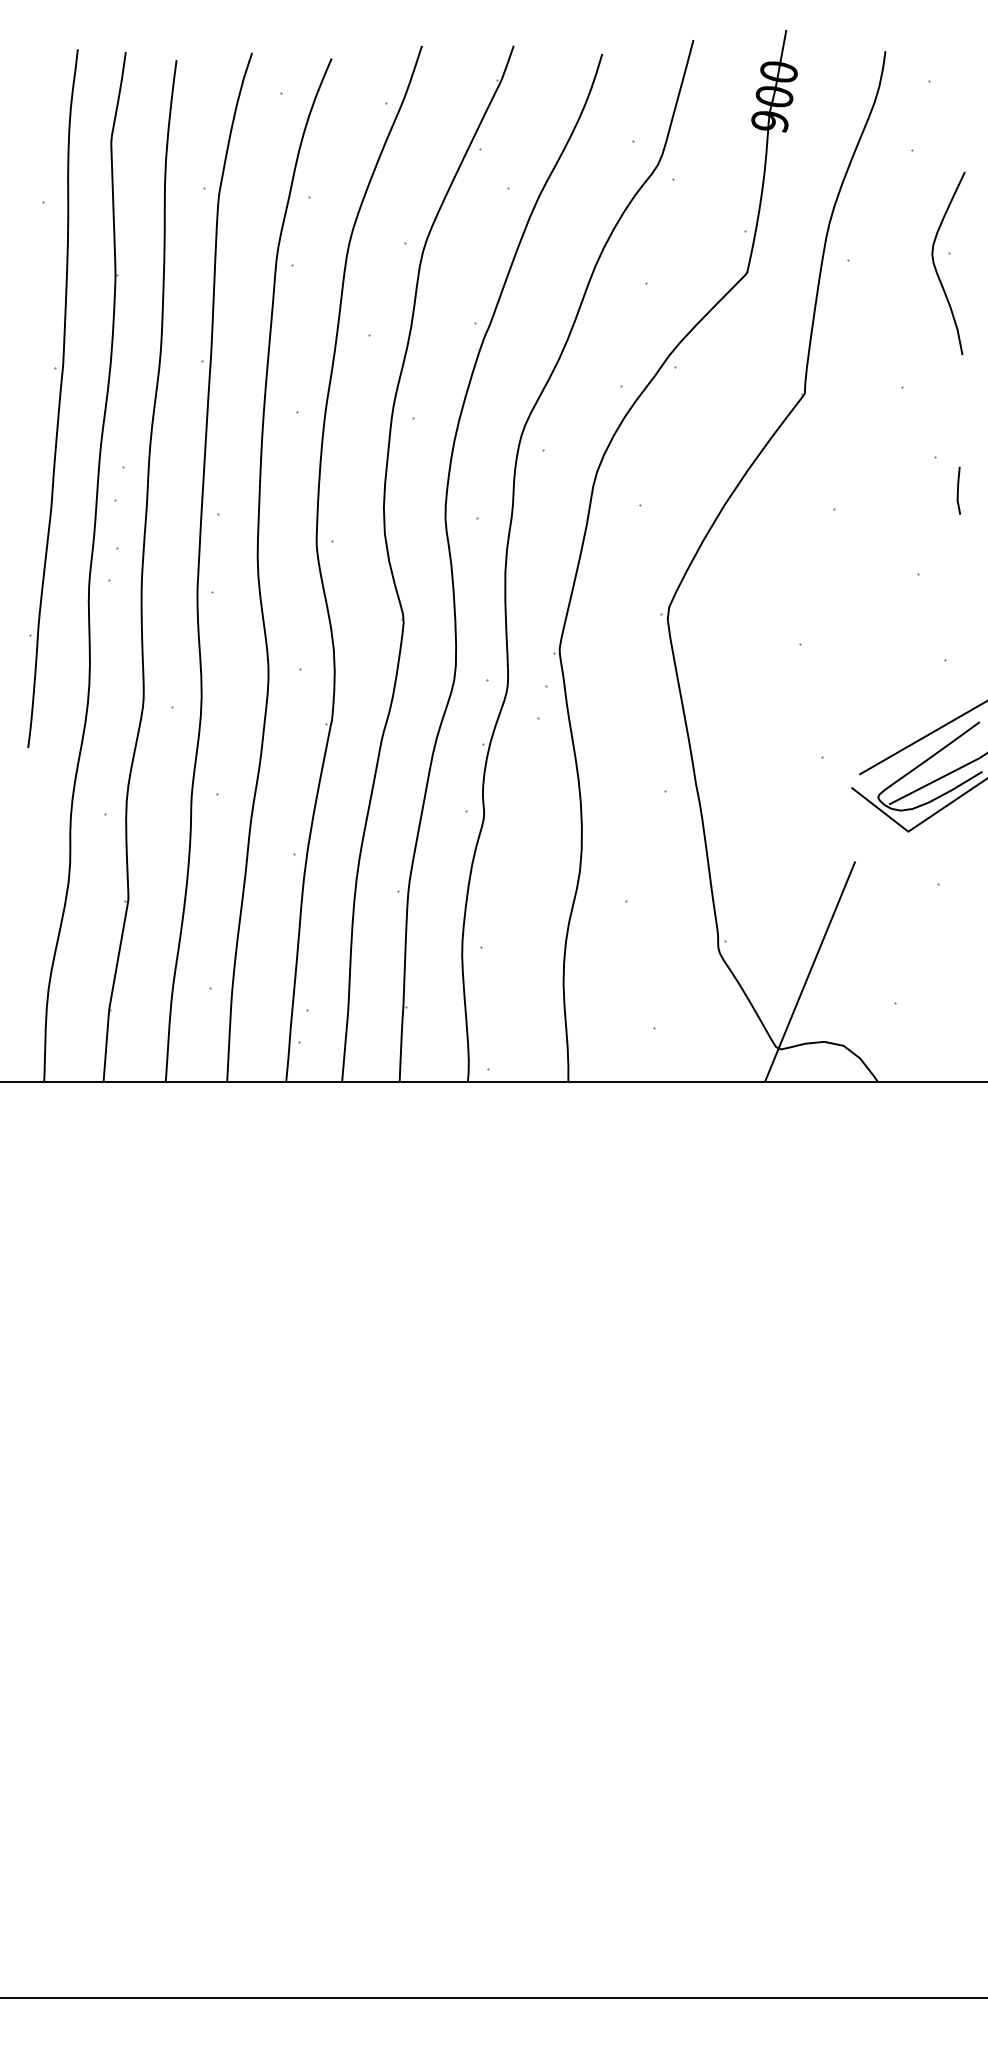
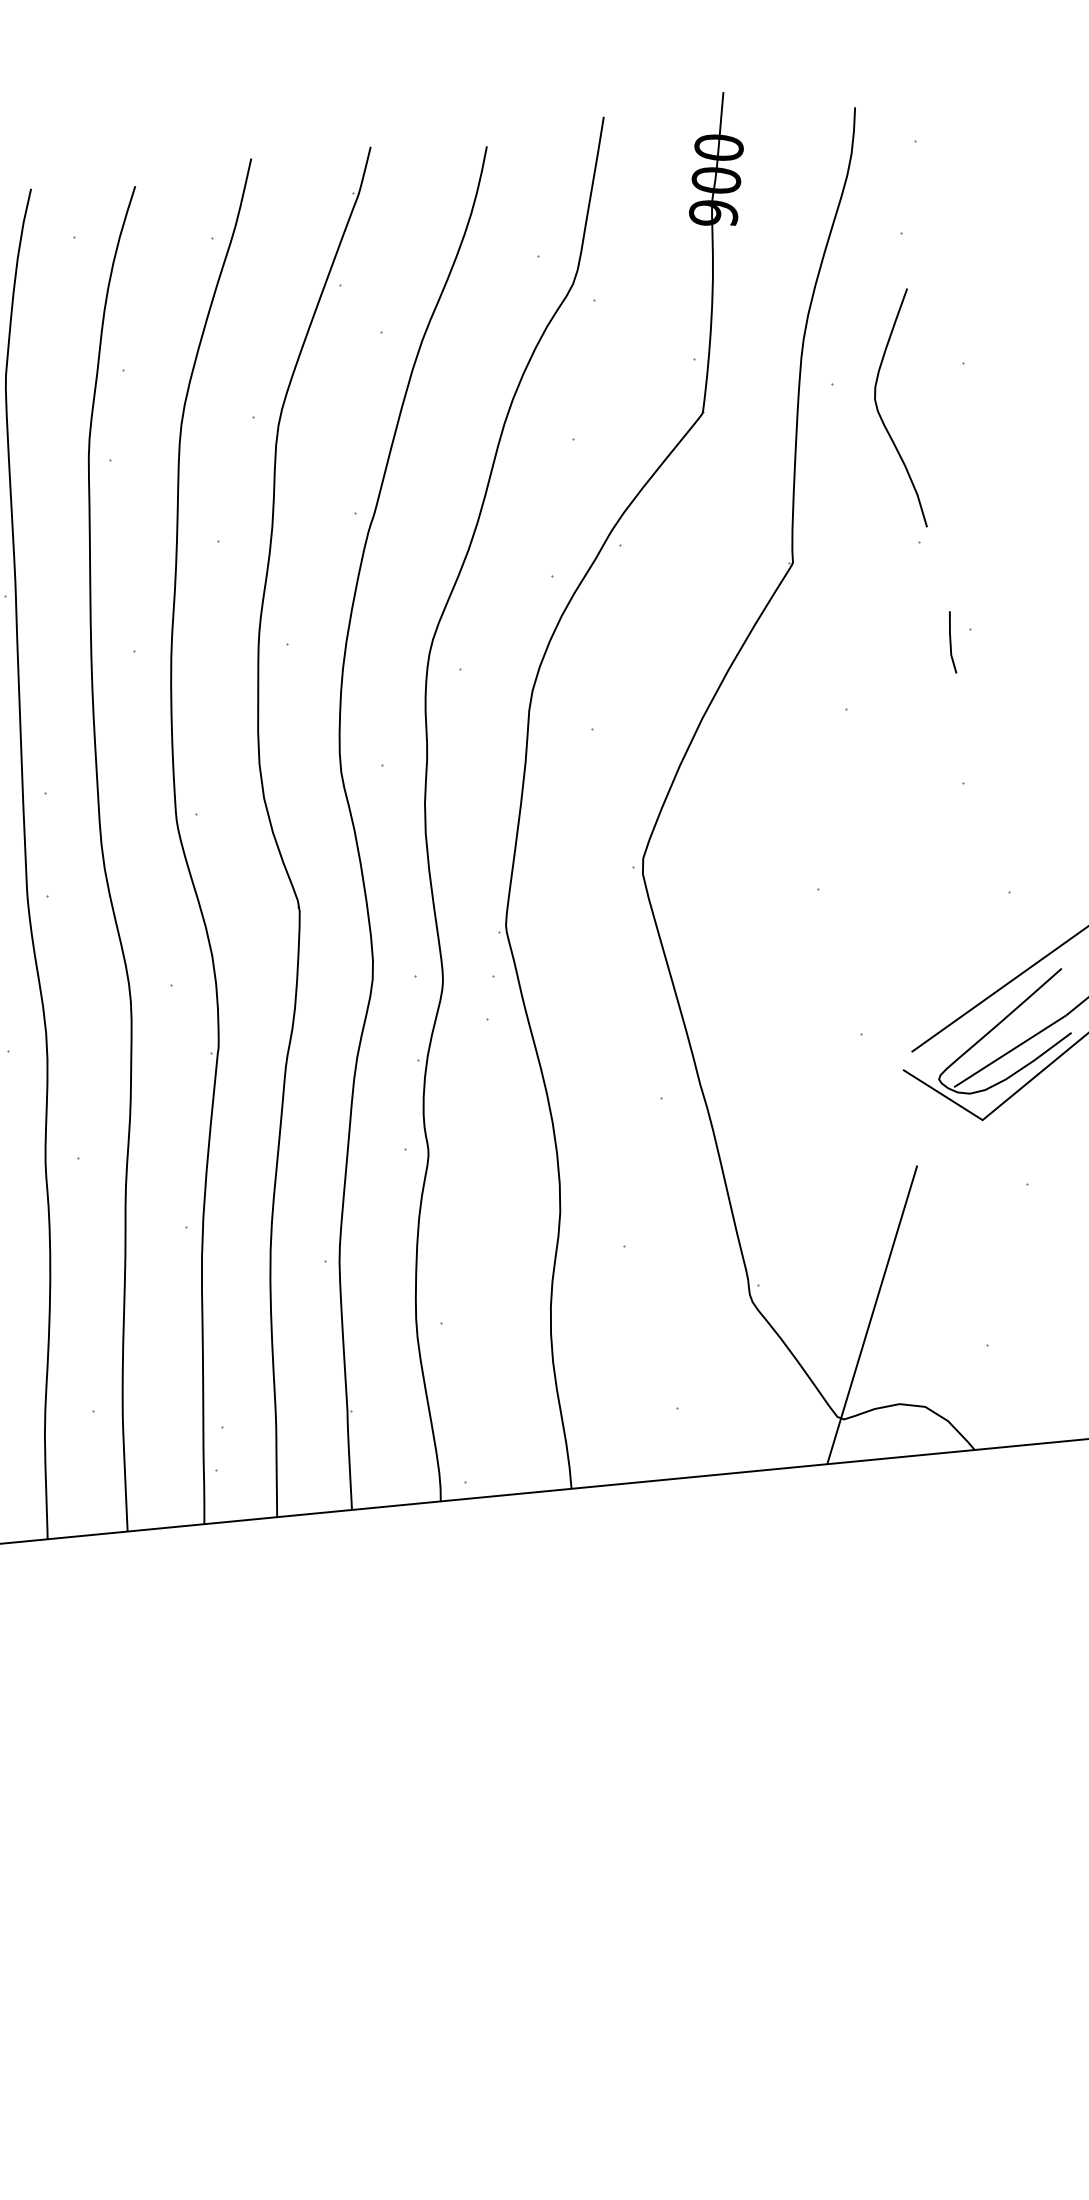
curve: (936, 268) -> (882, 417), moved
line: (958, 490) -> (951, 642), moved

